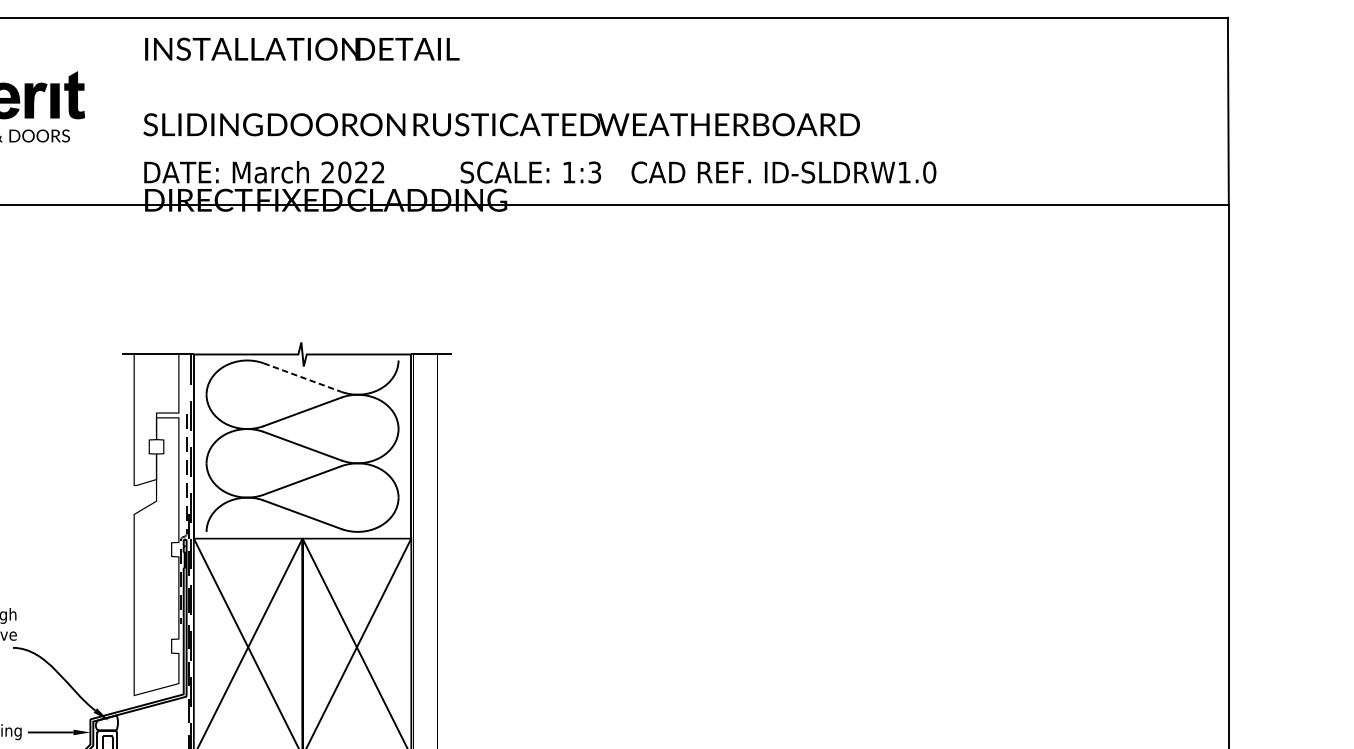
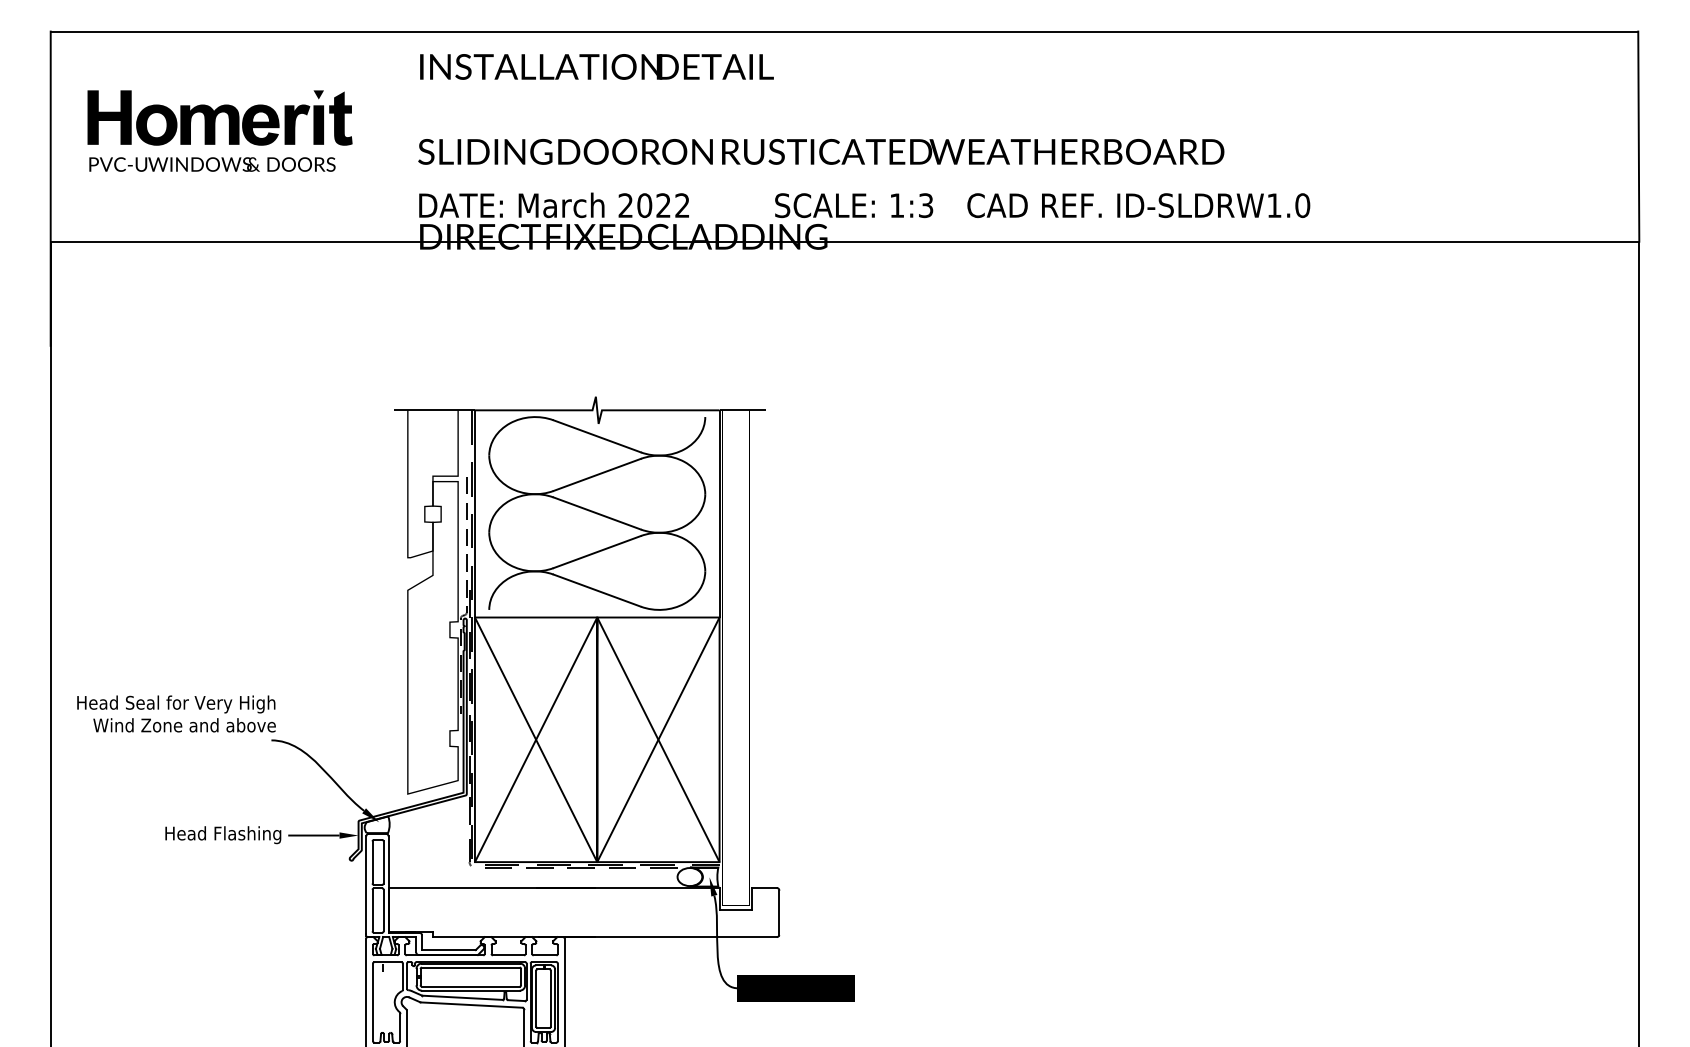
fill: (54, 73) -> (318, 94), added
line: (302, 377) -> (597, 436), dashed -> solid

